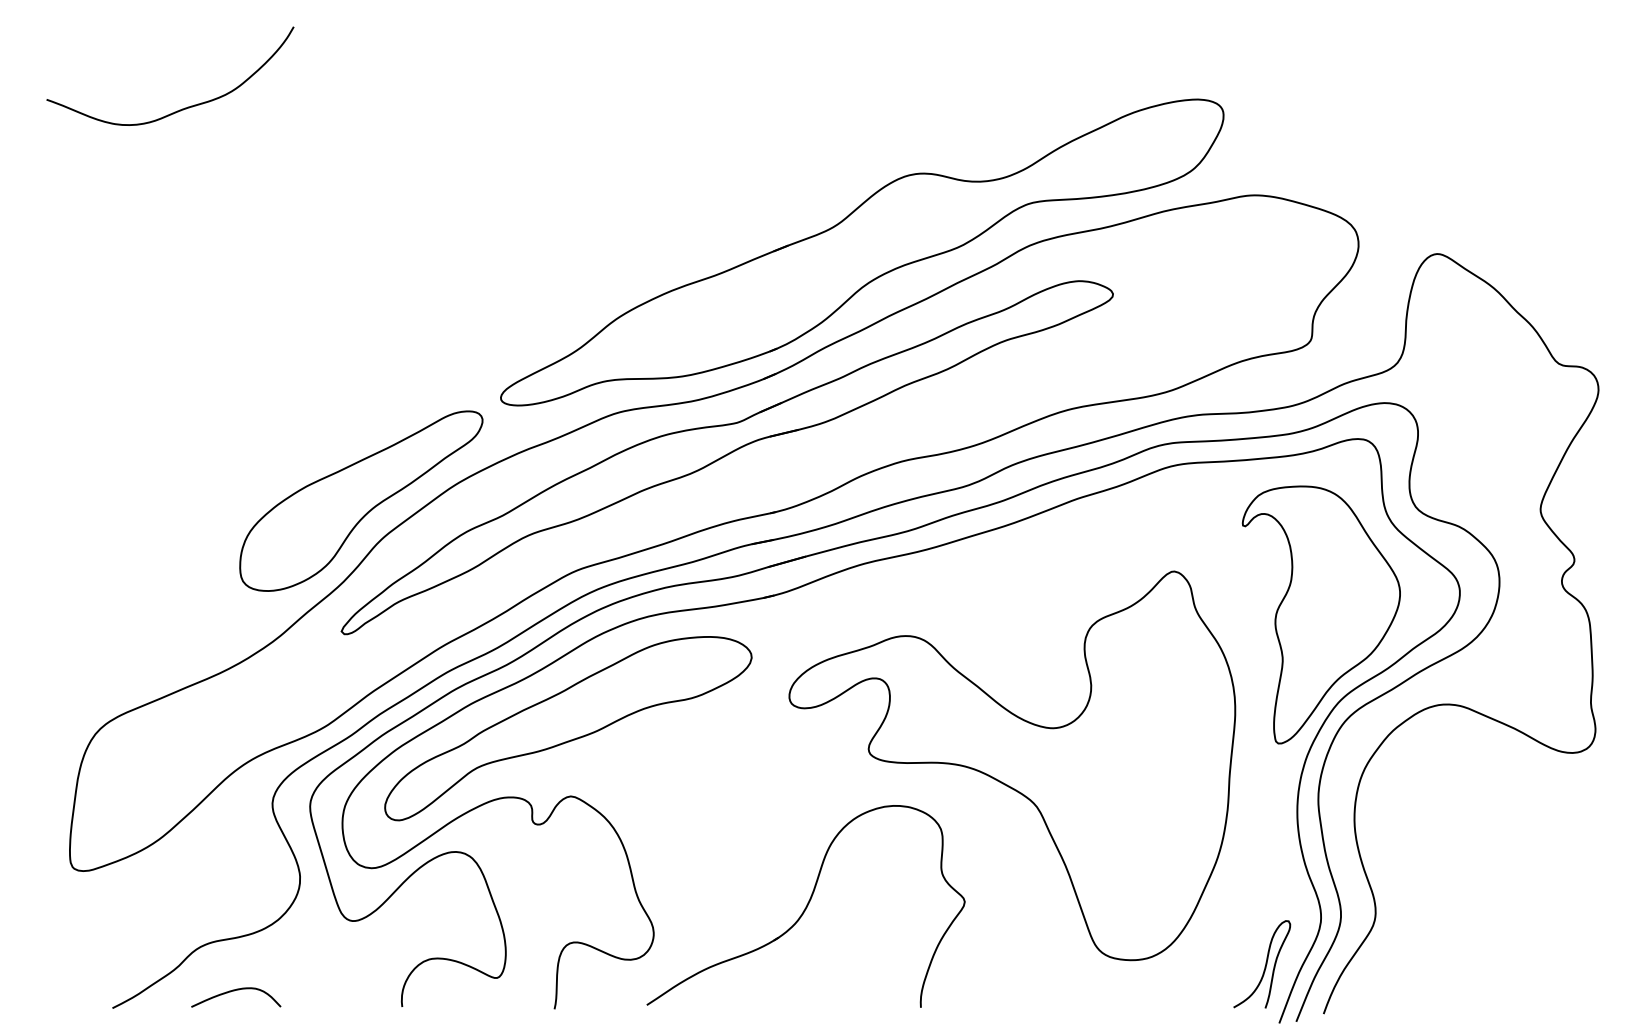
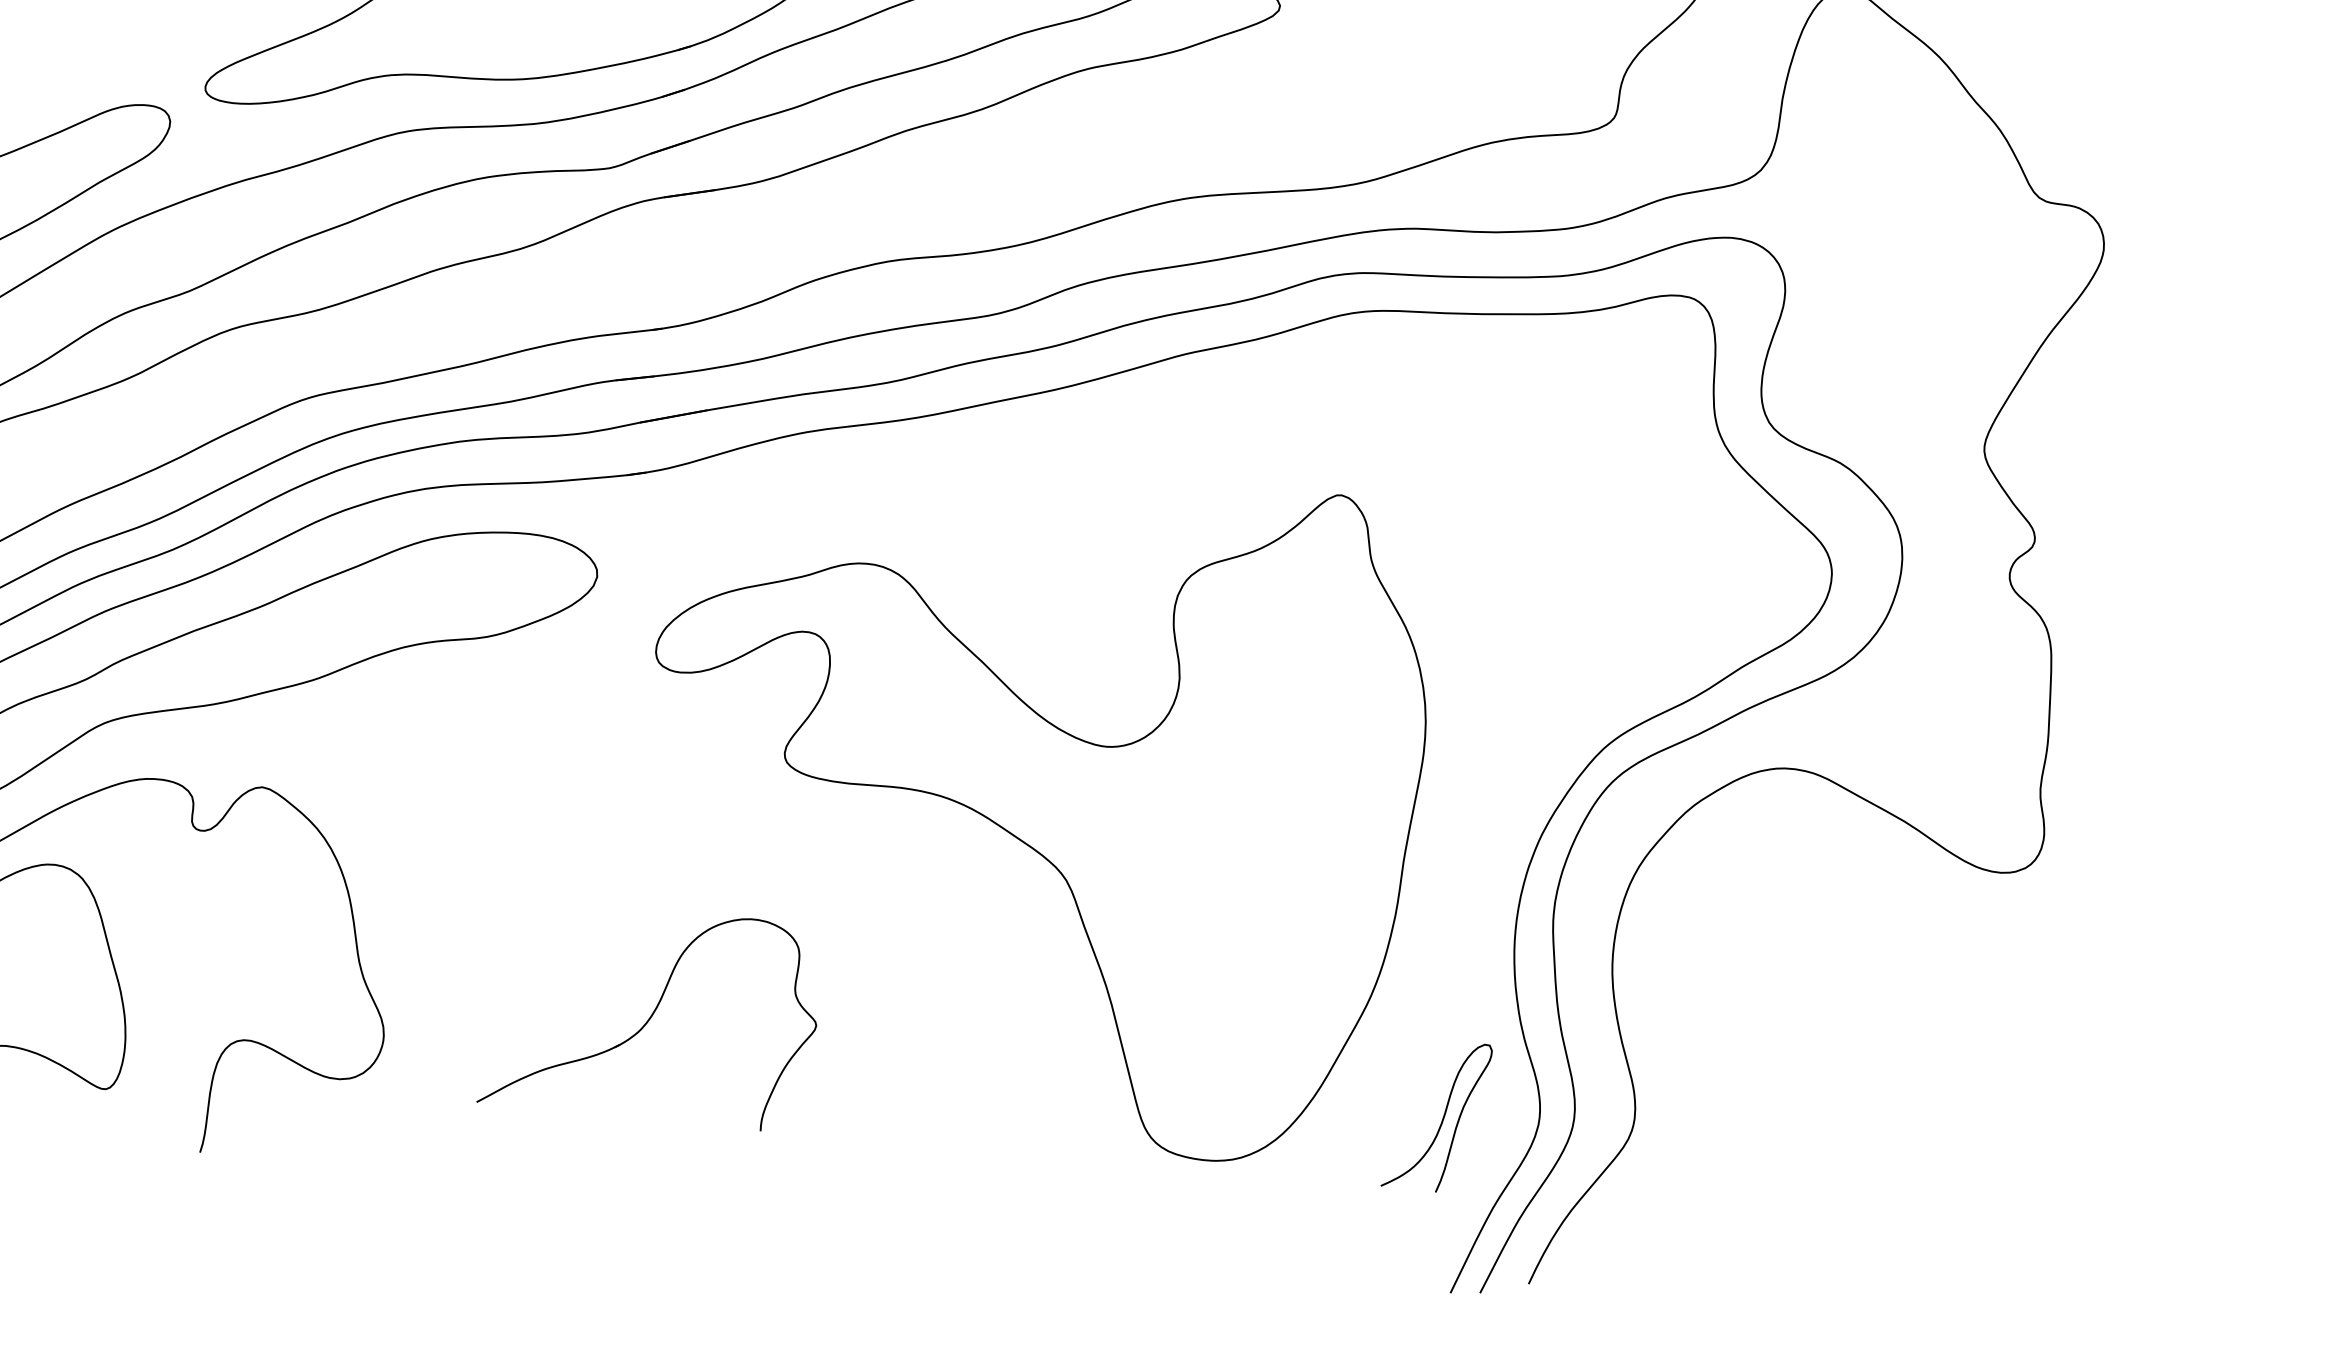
part: (1320, 614) -> (1587, 593), removed
part: (805, 906) -> (650, 1015), size x0.6
curve: (1264, 966) -> (1440, 1119), moved

